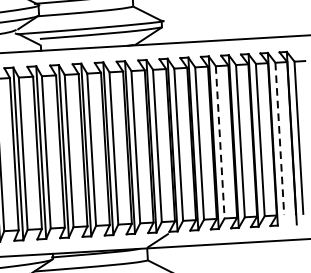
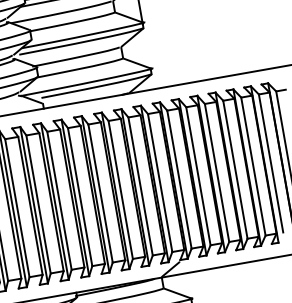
line: (280, 139) -> (271, 163), dashed -> solid
line: (220, 142) -> (217, 173), dashed -> solid

